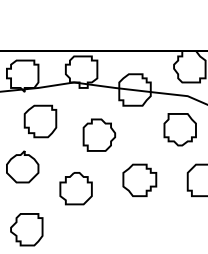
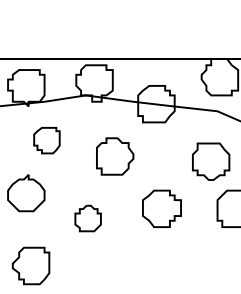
part: (40, 121) -> (46, 140), size x0.7
part: (179, 129) -> (210, 161), moved
part: (75, 188) -> (87, 218), size x0.7

